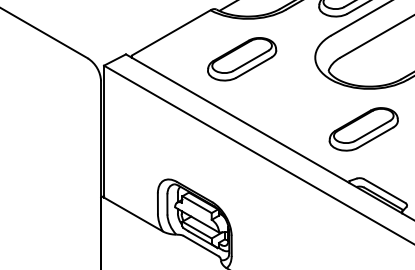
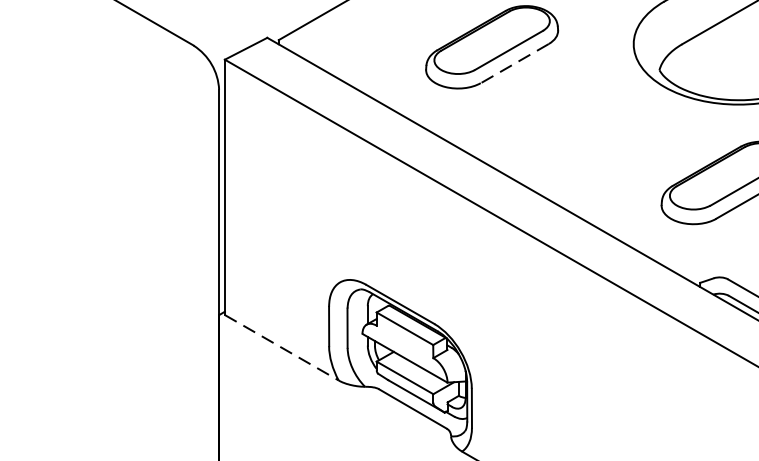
line: (253, 67) -> (514, 63), solid -> dashed
line: (133, 214) -> (281, 347), solid -> dashed

